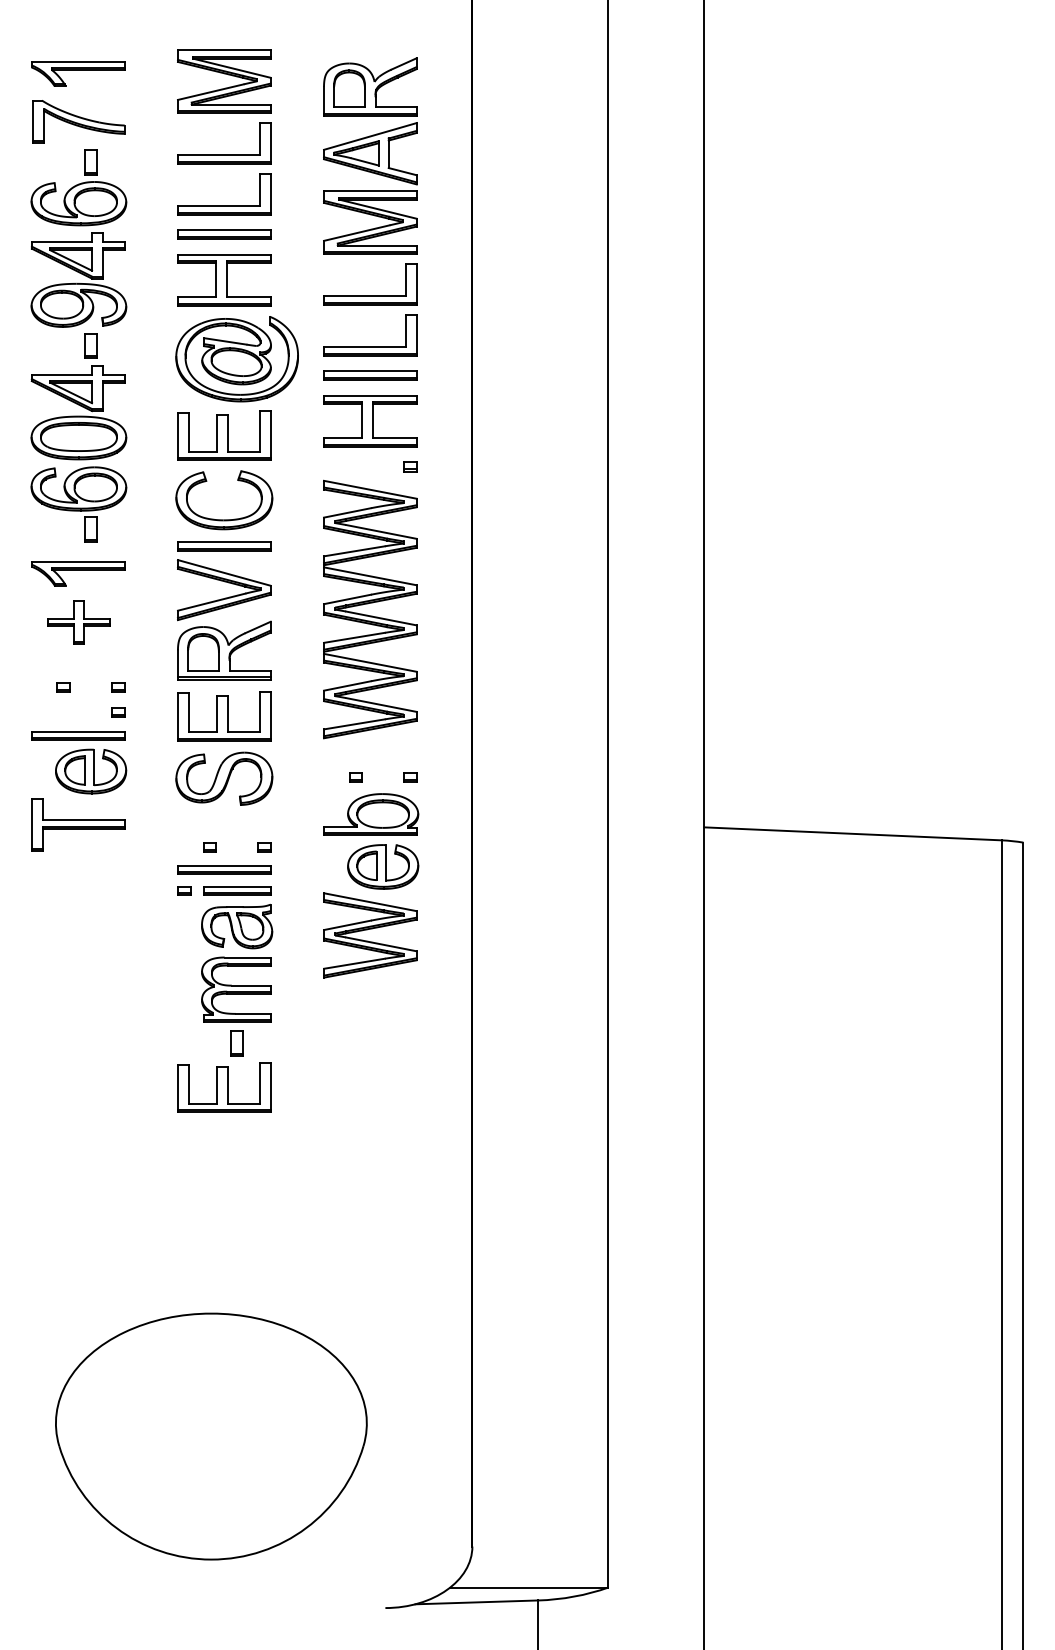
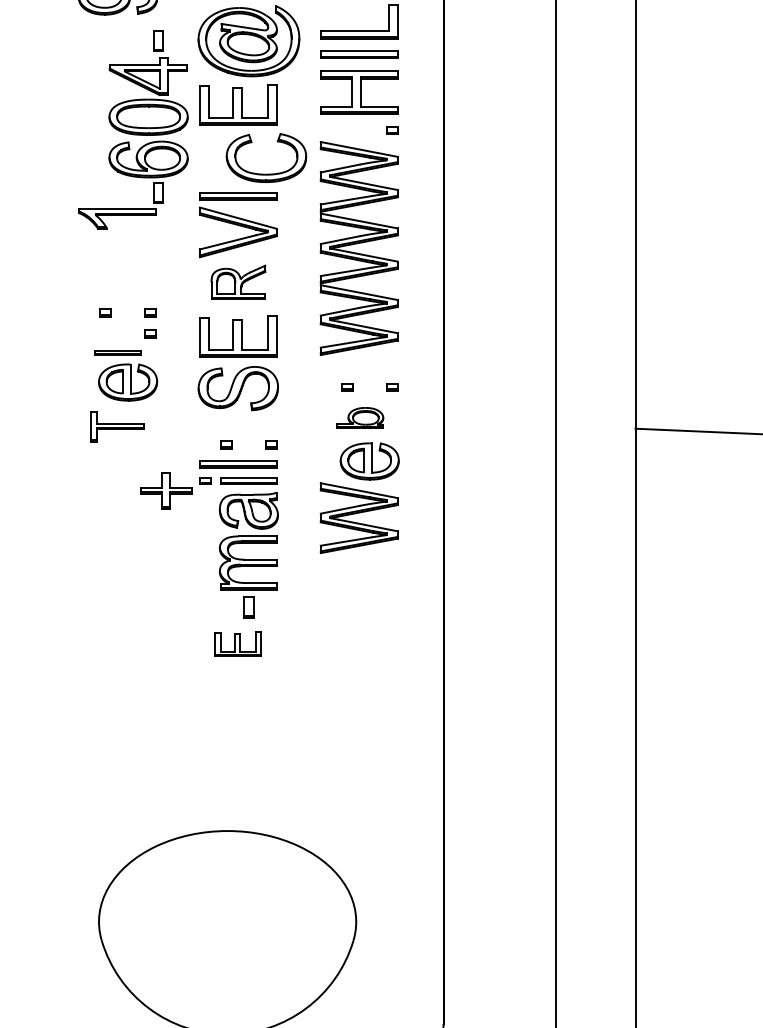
part: (78, 437) -> (148, 116), moved
part: (224, 519) -> (266, 173), moved
part: (78, 622) -> (165, 490), moved
part: (224, 650) -> (238, 282), size x0.7
part: (78, 735) -> (117, 352), size x0.6
part: (371, 814) -> (360, 418), size x0.6
part: (78, 824) -> (117, 426), size x0.7
part: (224, 1087) -> (238, 643), size x0.6

